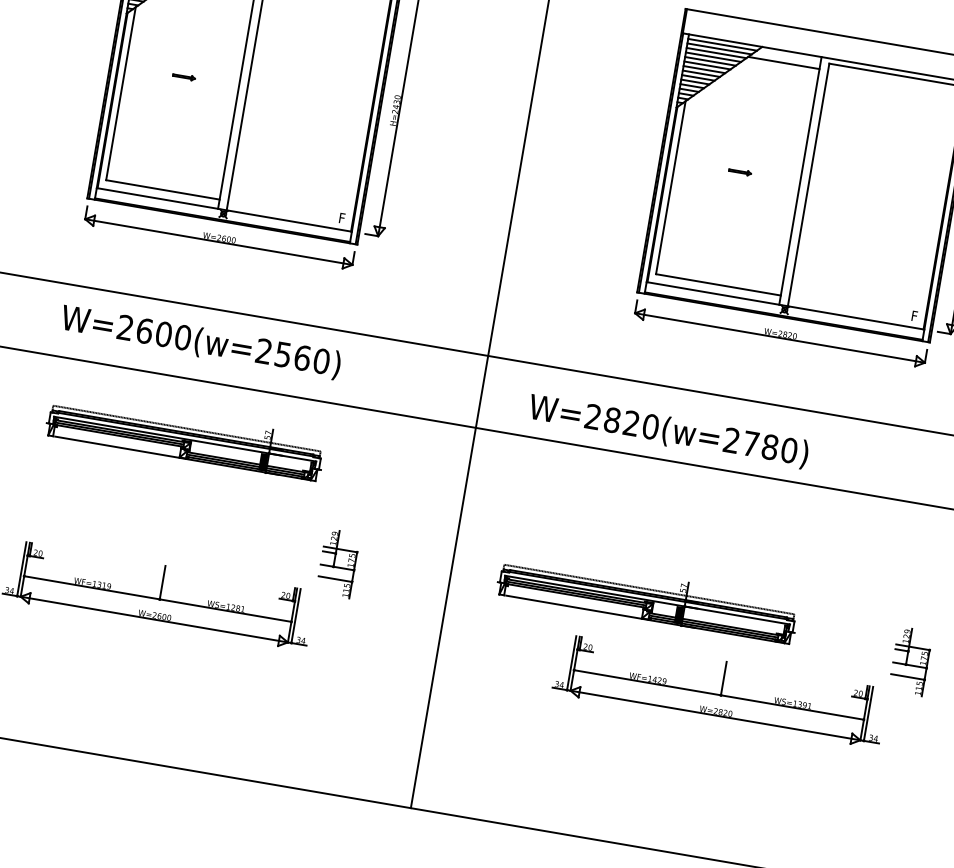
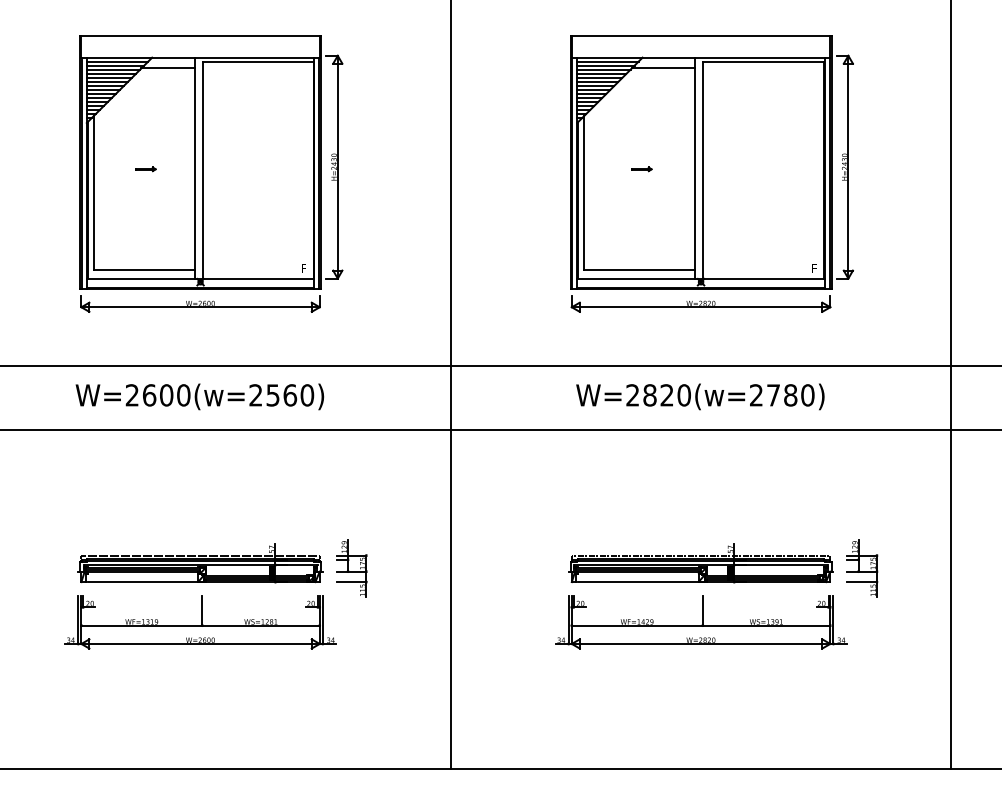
text: (668, 431) -> (700, 396), moved
part: (185, 437) -> (200, 563), moved
part: (647, 598) -> (700, 563), moved

